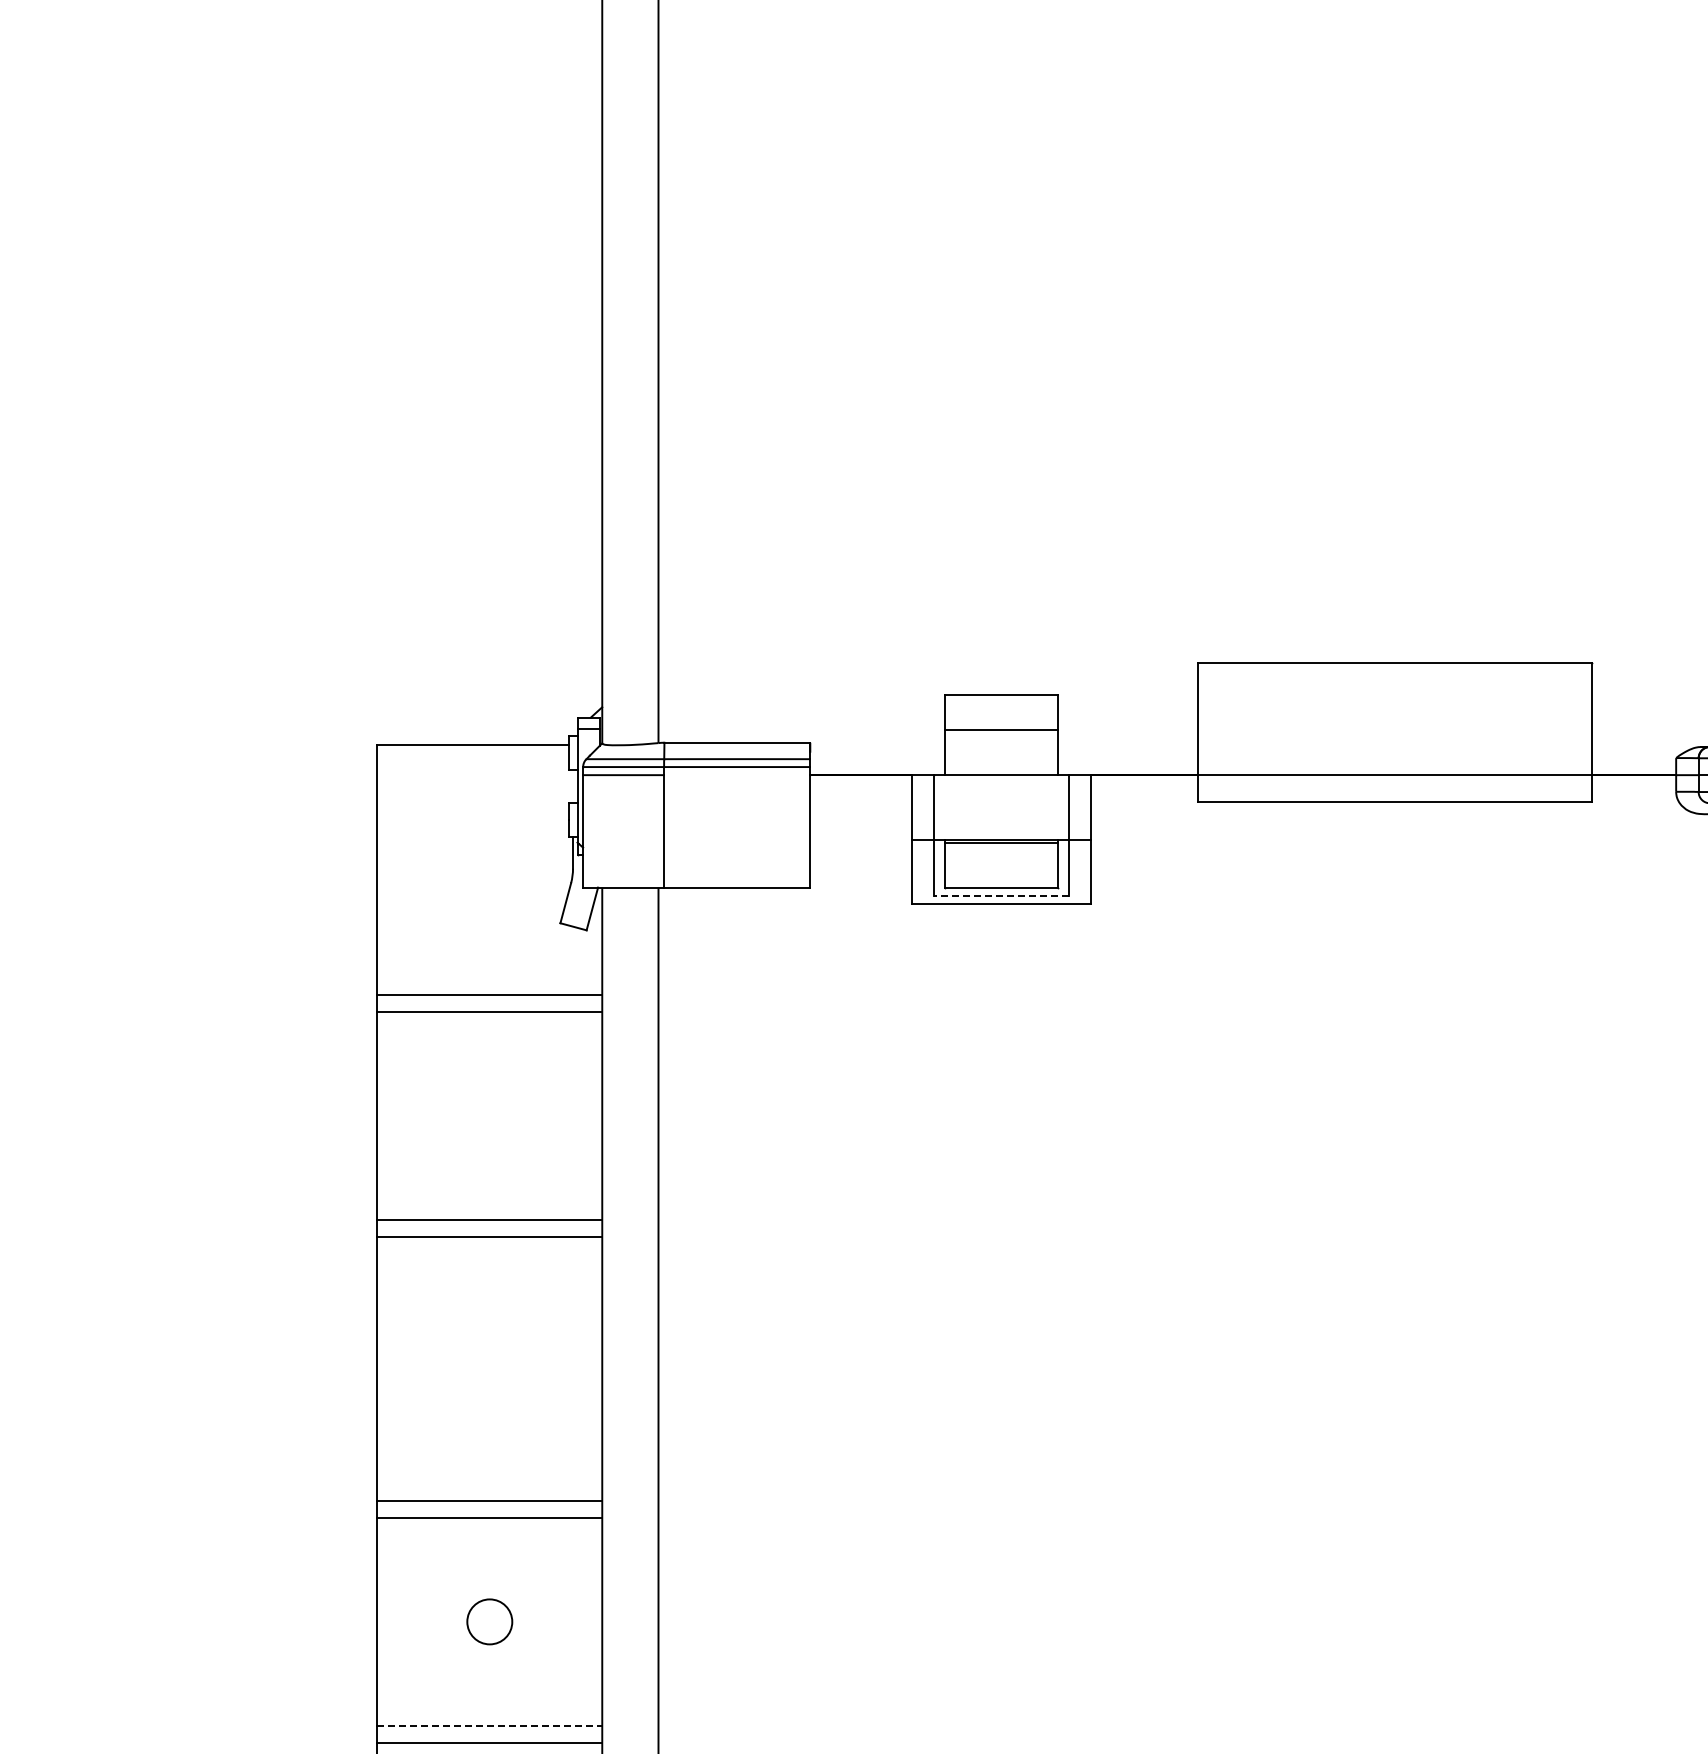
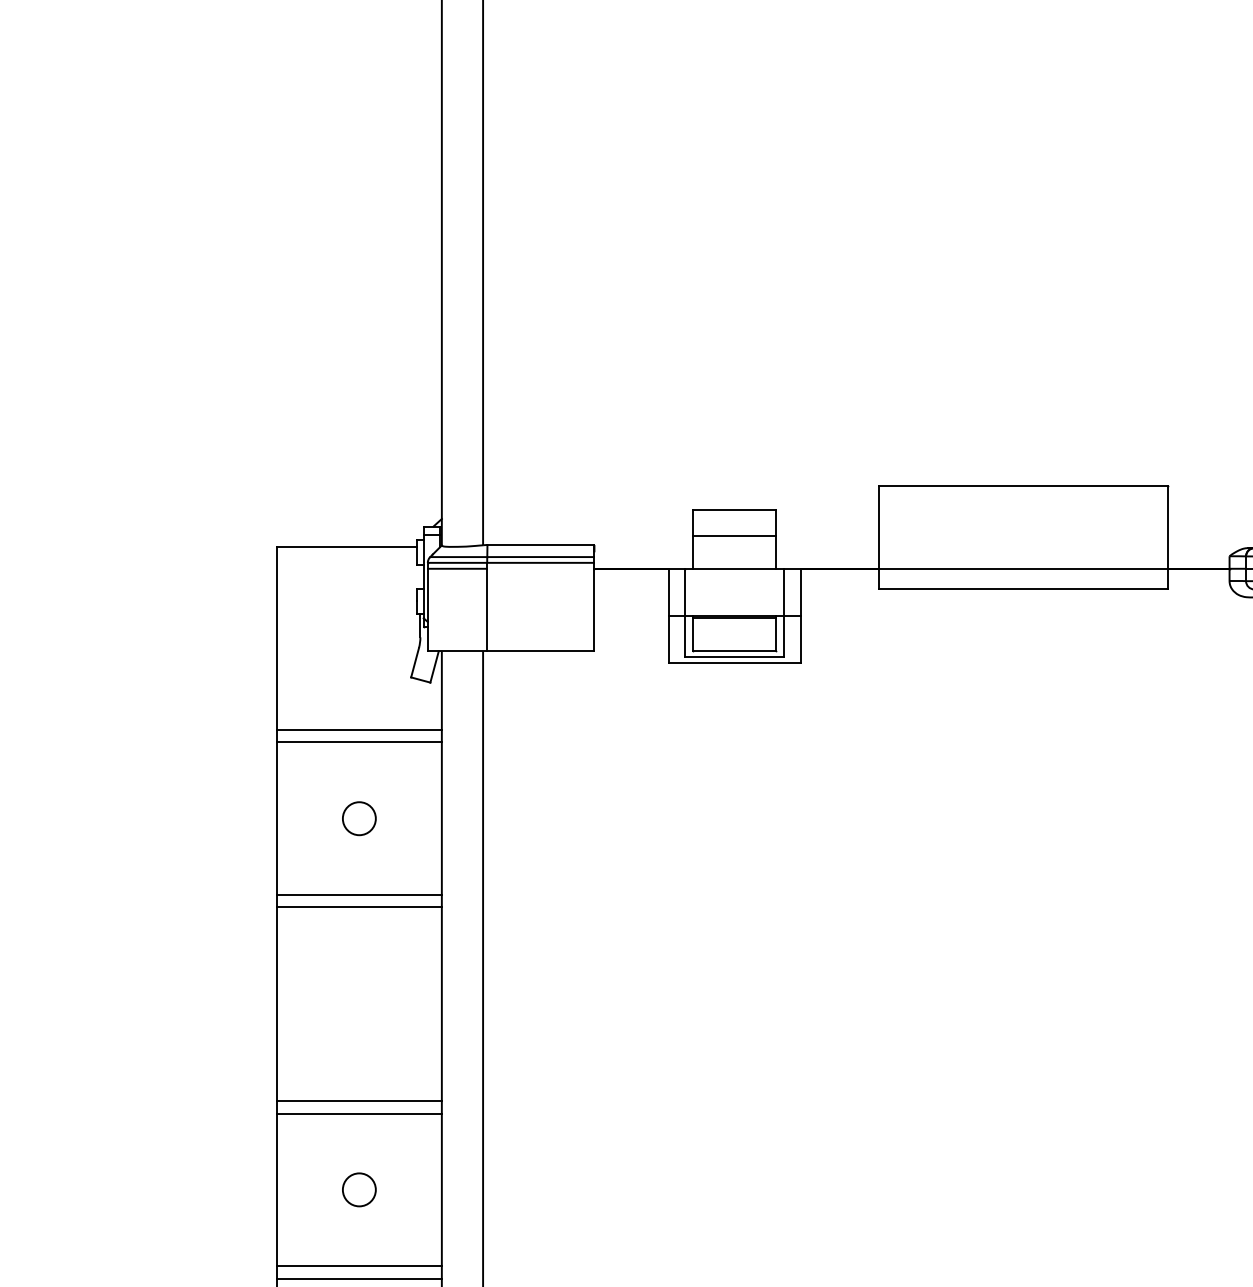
line: (1000, 895) -> (733, 657), dashed -> solid
circle: (489, 1115) -> (359, 818), added
line: (490, 1725) -> (359, 1265), dashed -> solid

